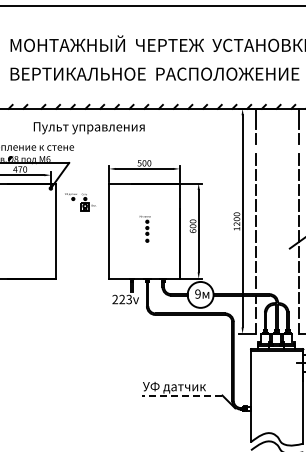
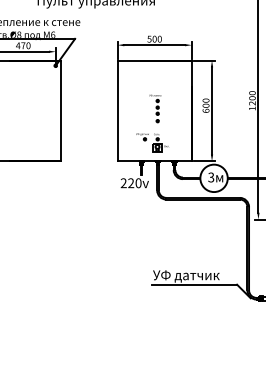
part: (80, 202) -> (152, 143), moved
text: (197, 294) -> (210, 177), 9 -> 3
text: (129, 299) -> (138, 183), 223v -> 220v
line: (181, 395) -> (193, 284), dashed -> solid

